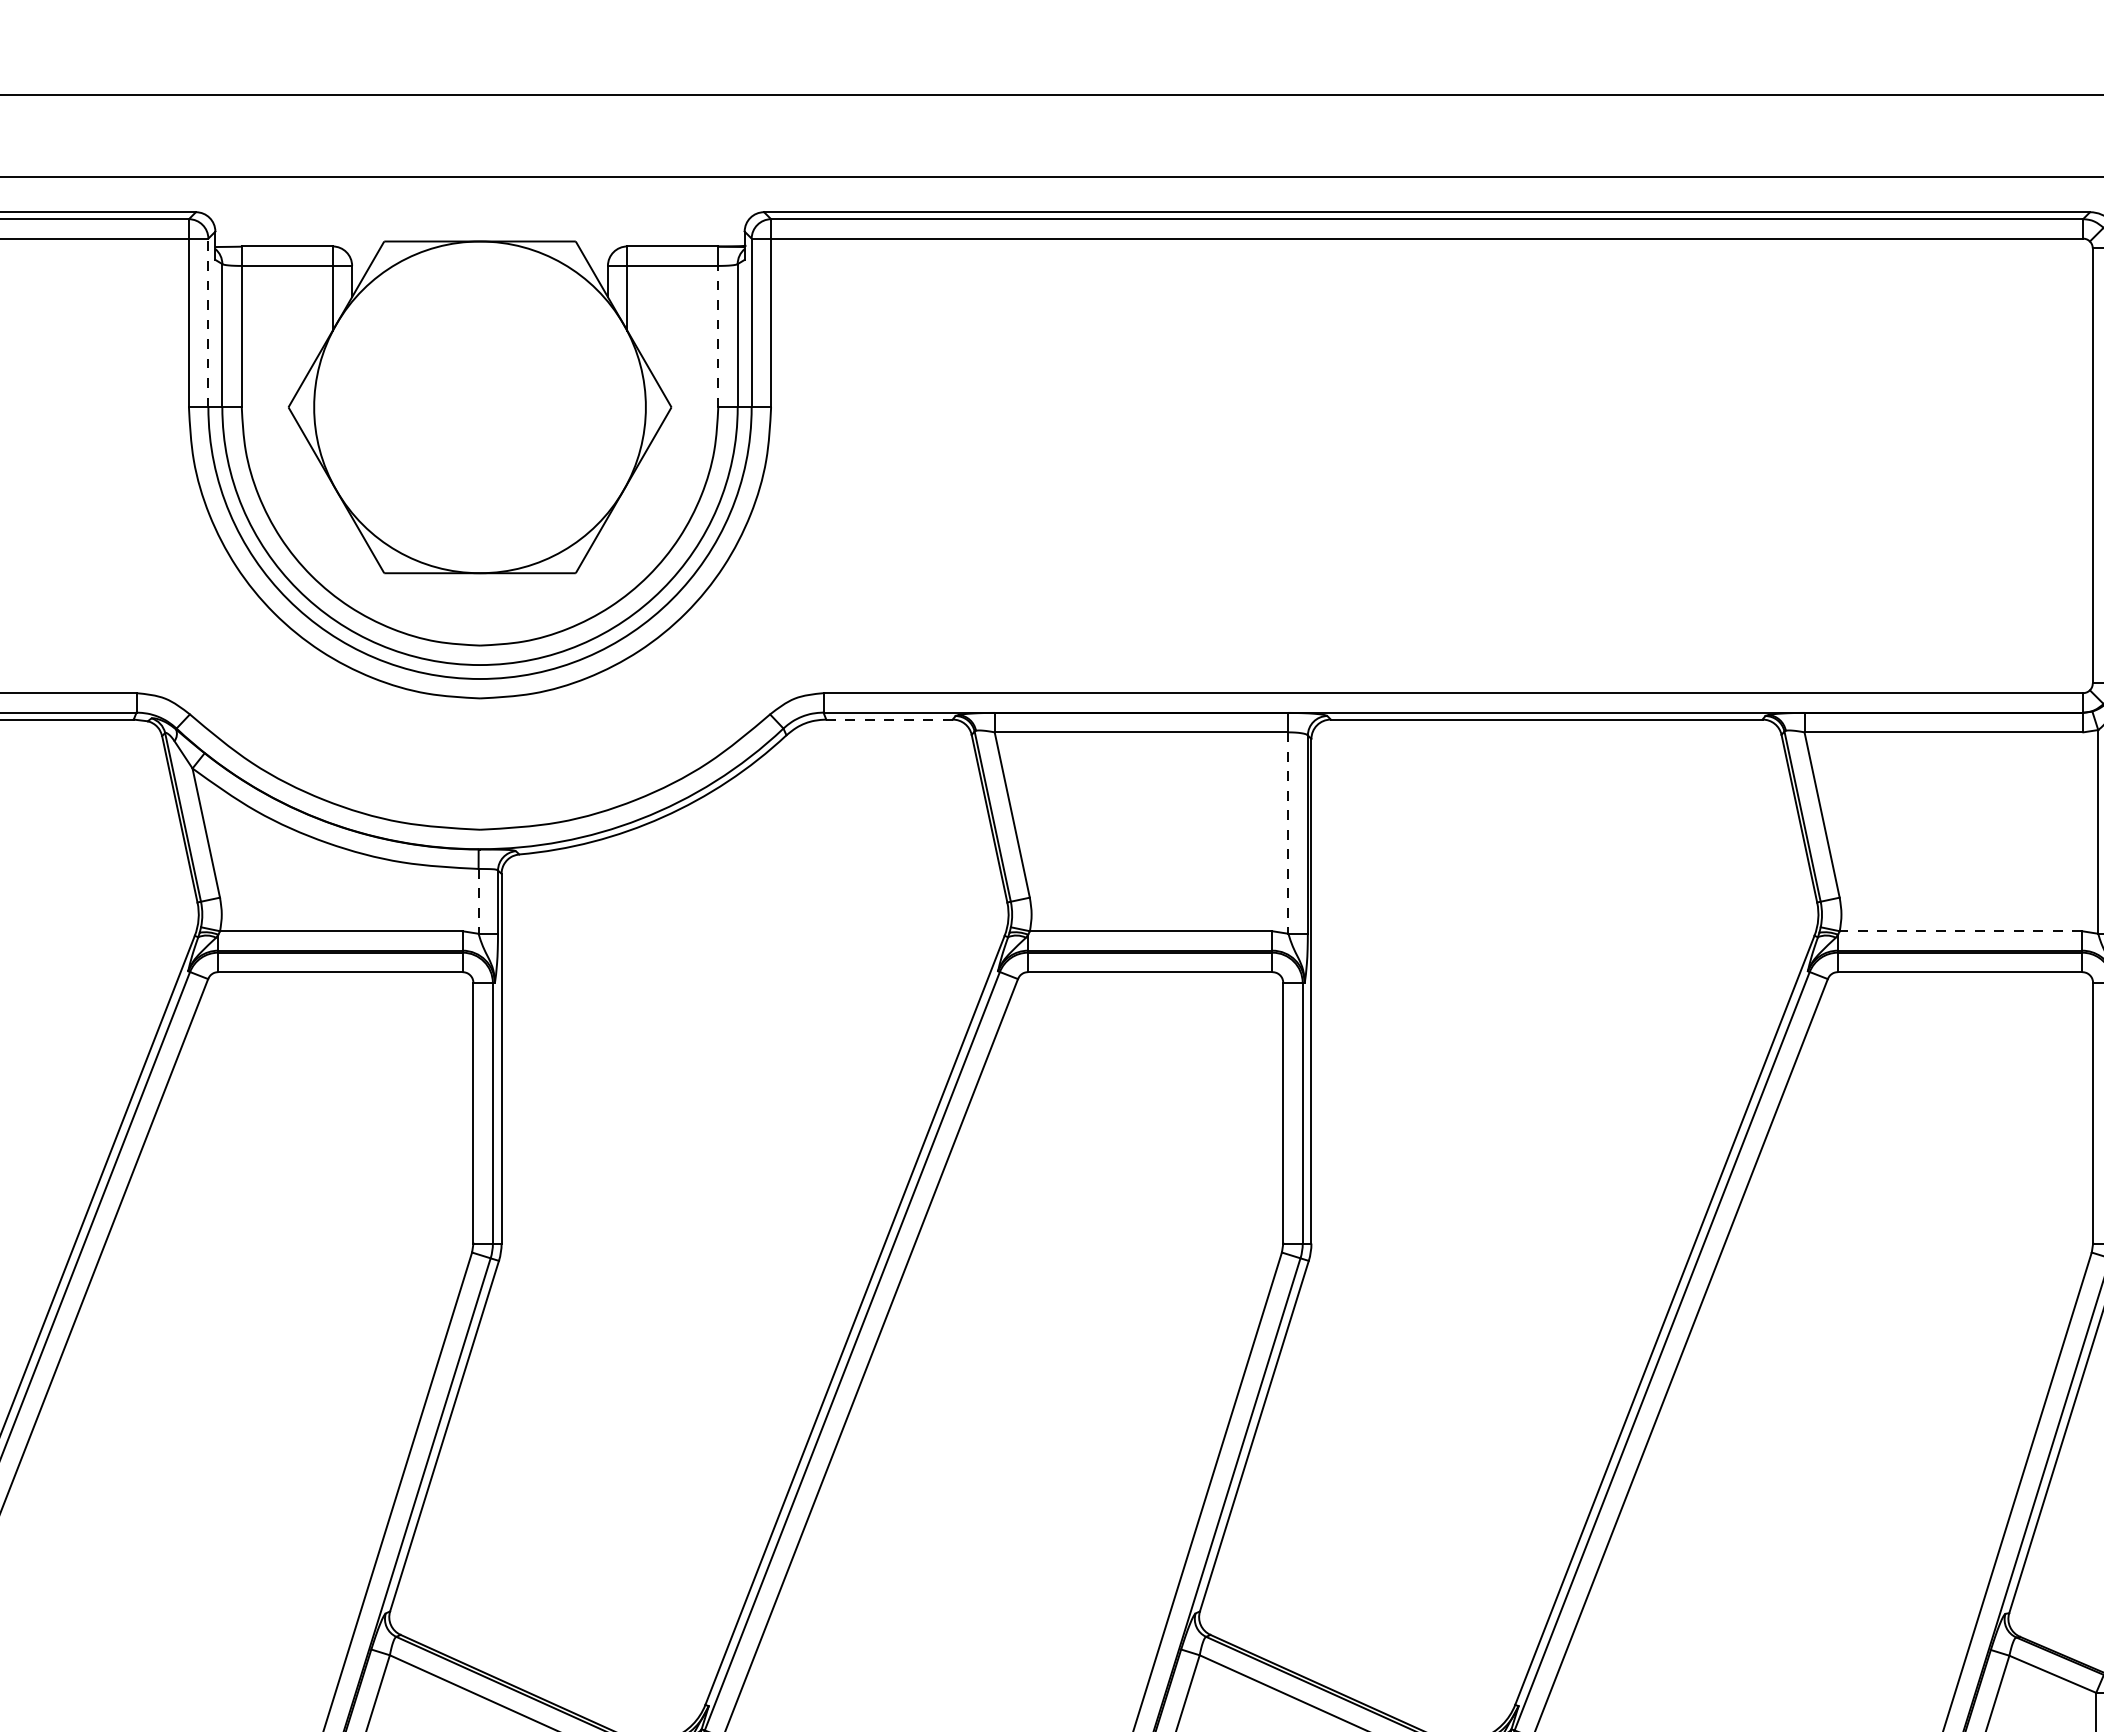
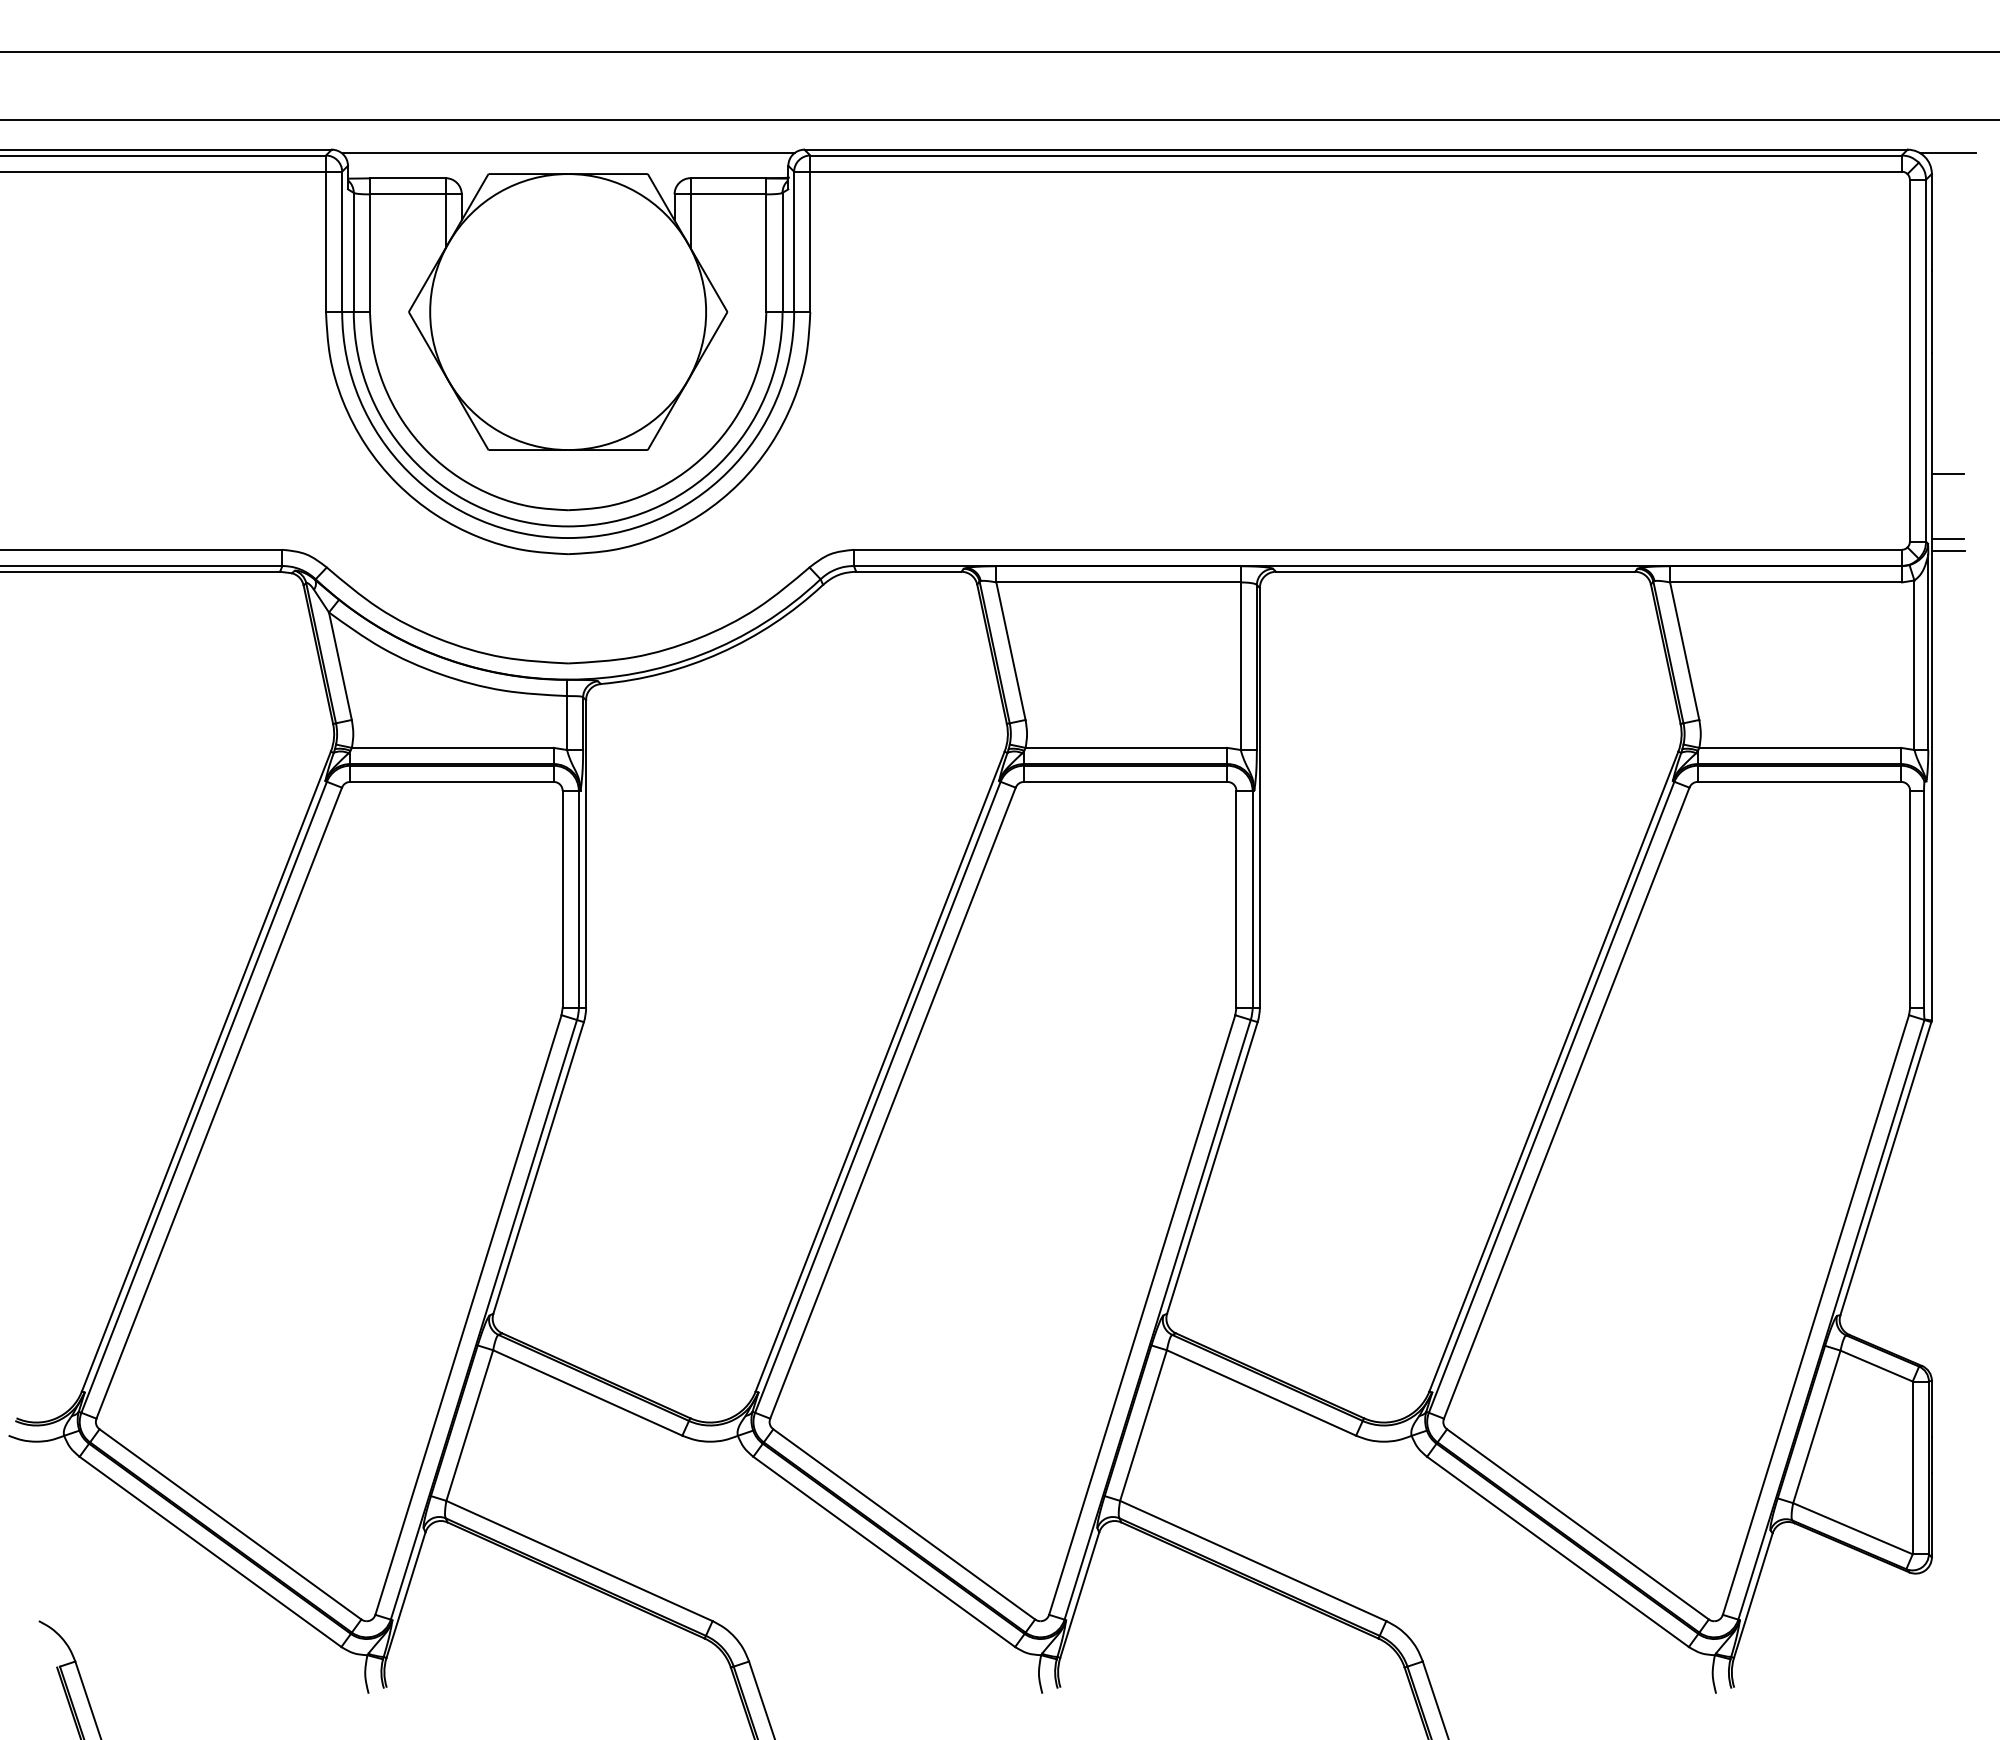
line: (479, 215) -> (567, 152), added
line: (208, 322) -> (342, 241), dashed -> solid
line: (718, 336) -> (766, 253), dashed -> solid
line: (889, 719) -> (908, 571), dashed -> solid
line: (1288, 833) -> (1240, 666), dashed -> solid
line: (478, 901) -> (566, 723), dashed -> solid
line: (1961, 930) -> (1800, 747), dashed -> solid

